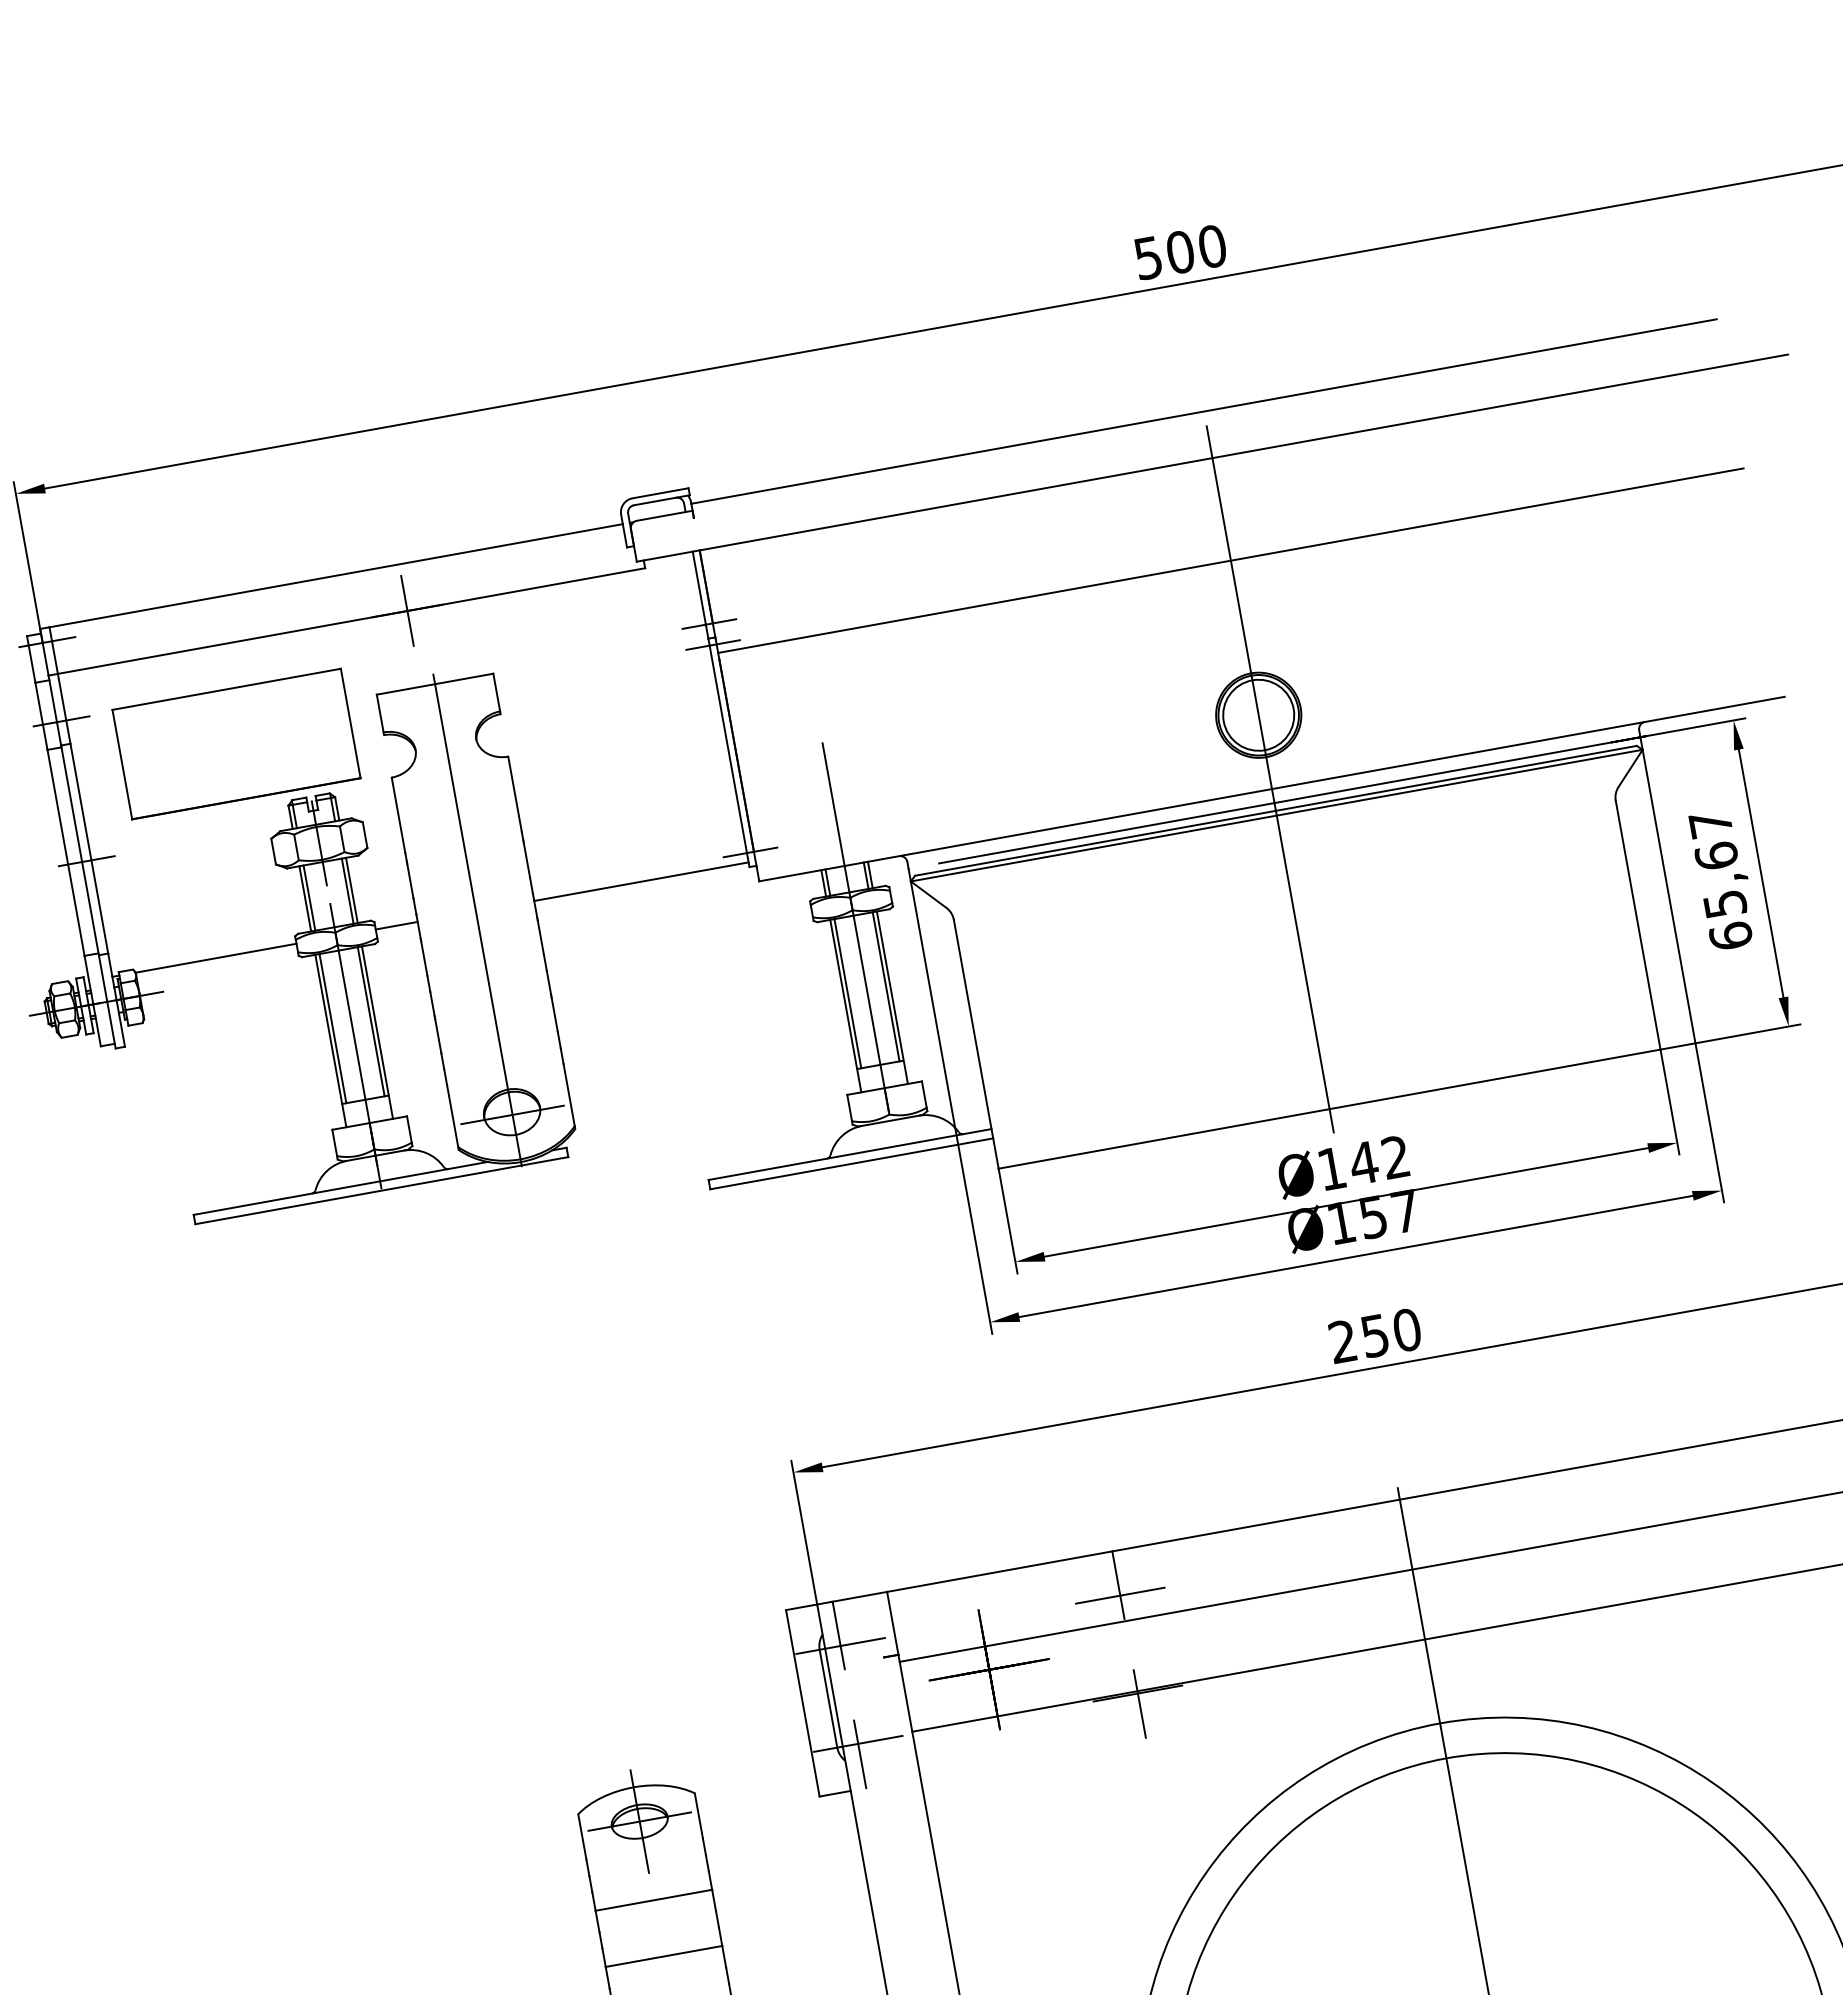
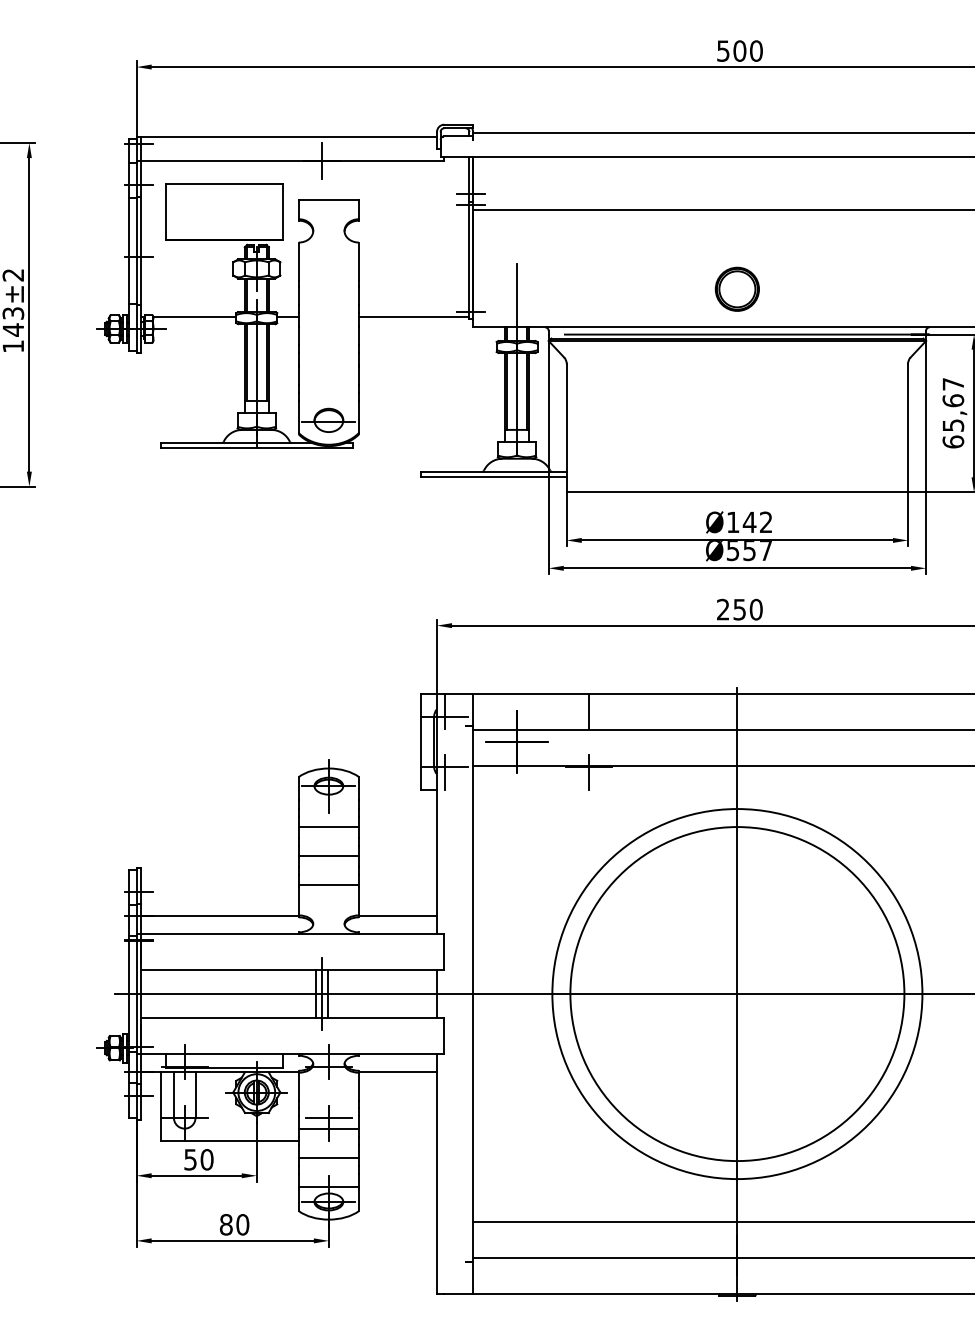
line: (1270, 779) -> (737, 322), removed
line: (476, 920) -> (328, 321), removed
text: (1340, 1225) -> (732, 551), 157 -> 557
line: (1120, 1595) -> (589, 716), removed

